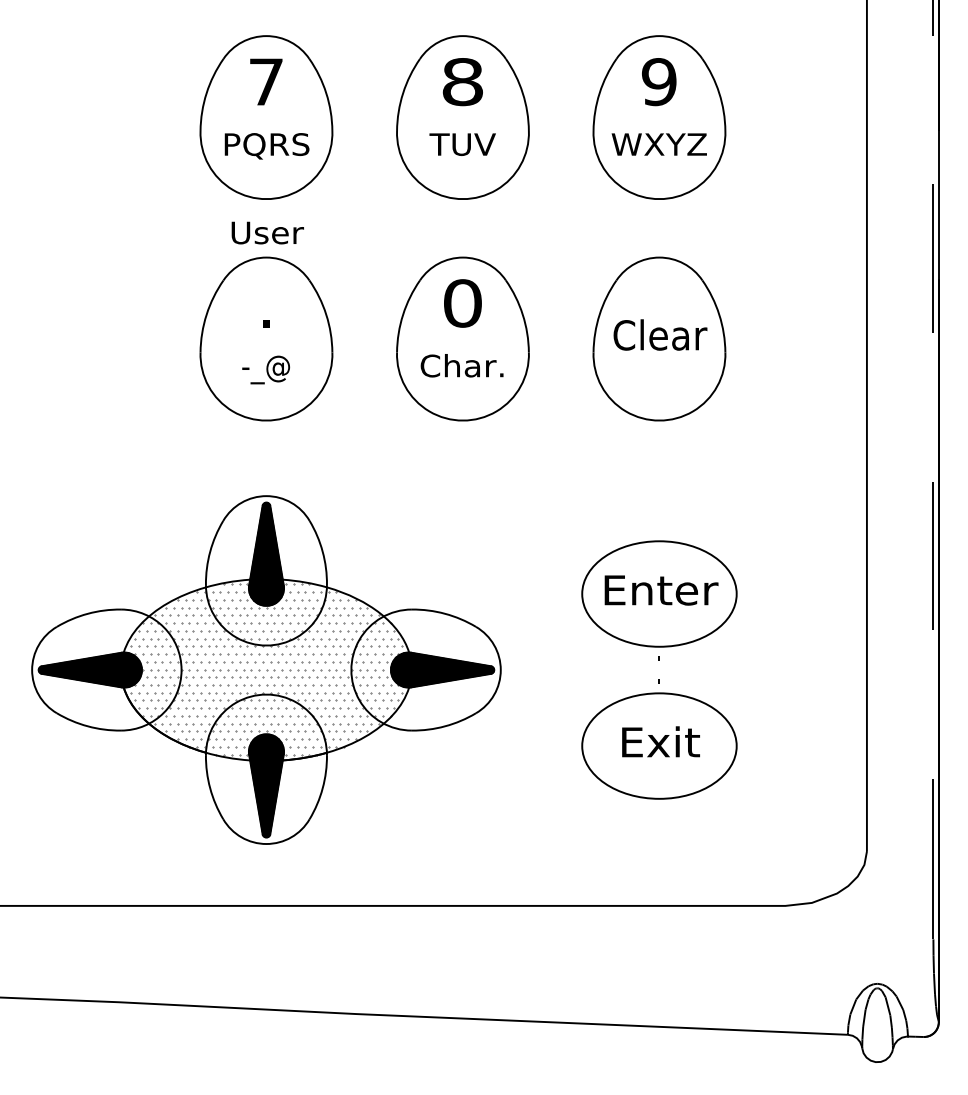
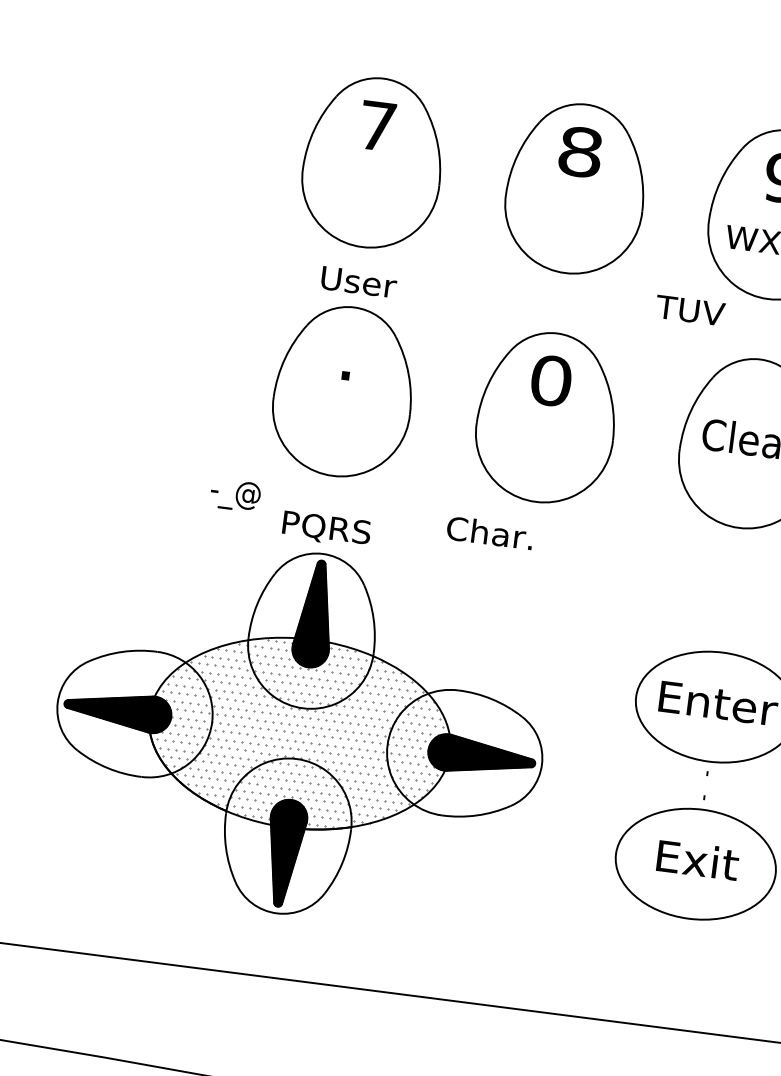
text: (462, 144) -> (690, 310), moved
text: (266, 146) -> (326, 529), moved
text: (461, 365) -> (489, 532), moved
text: (265, 369) -> (234, 494), moved

